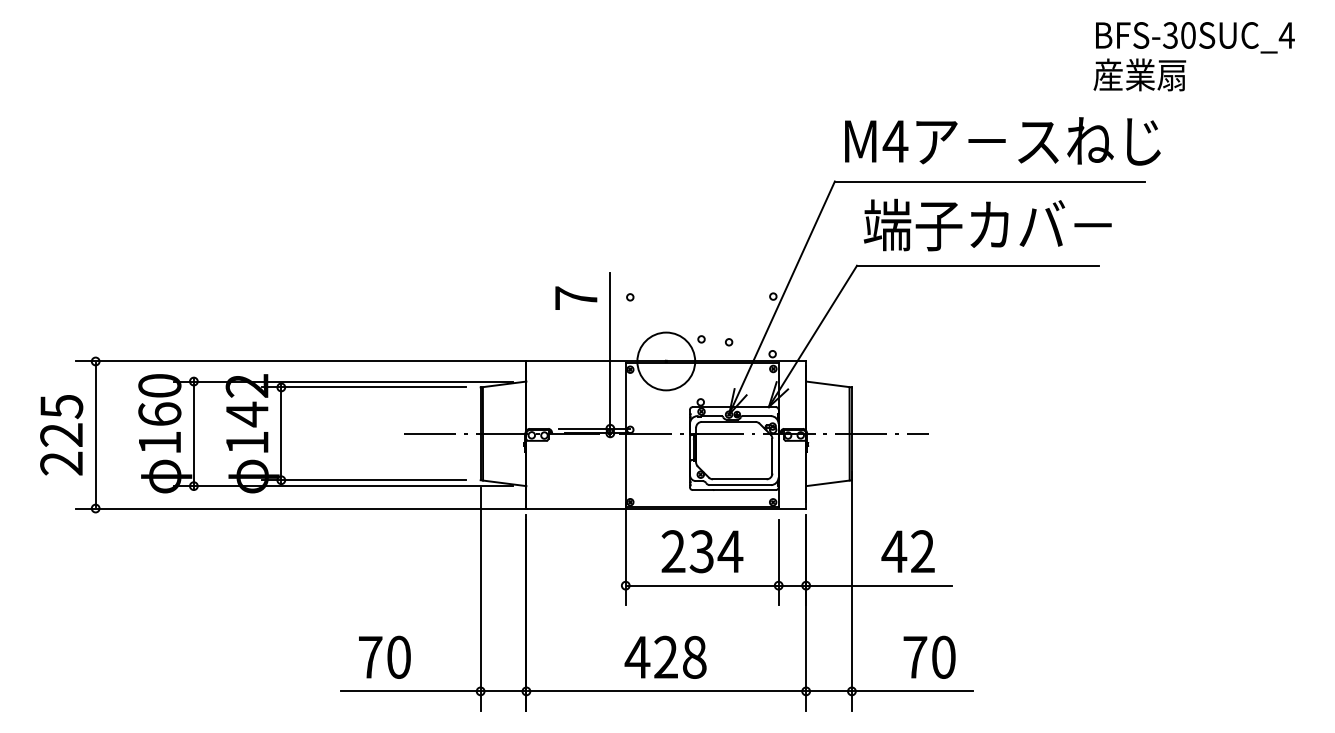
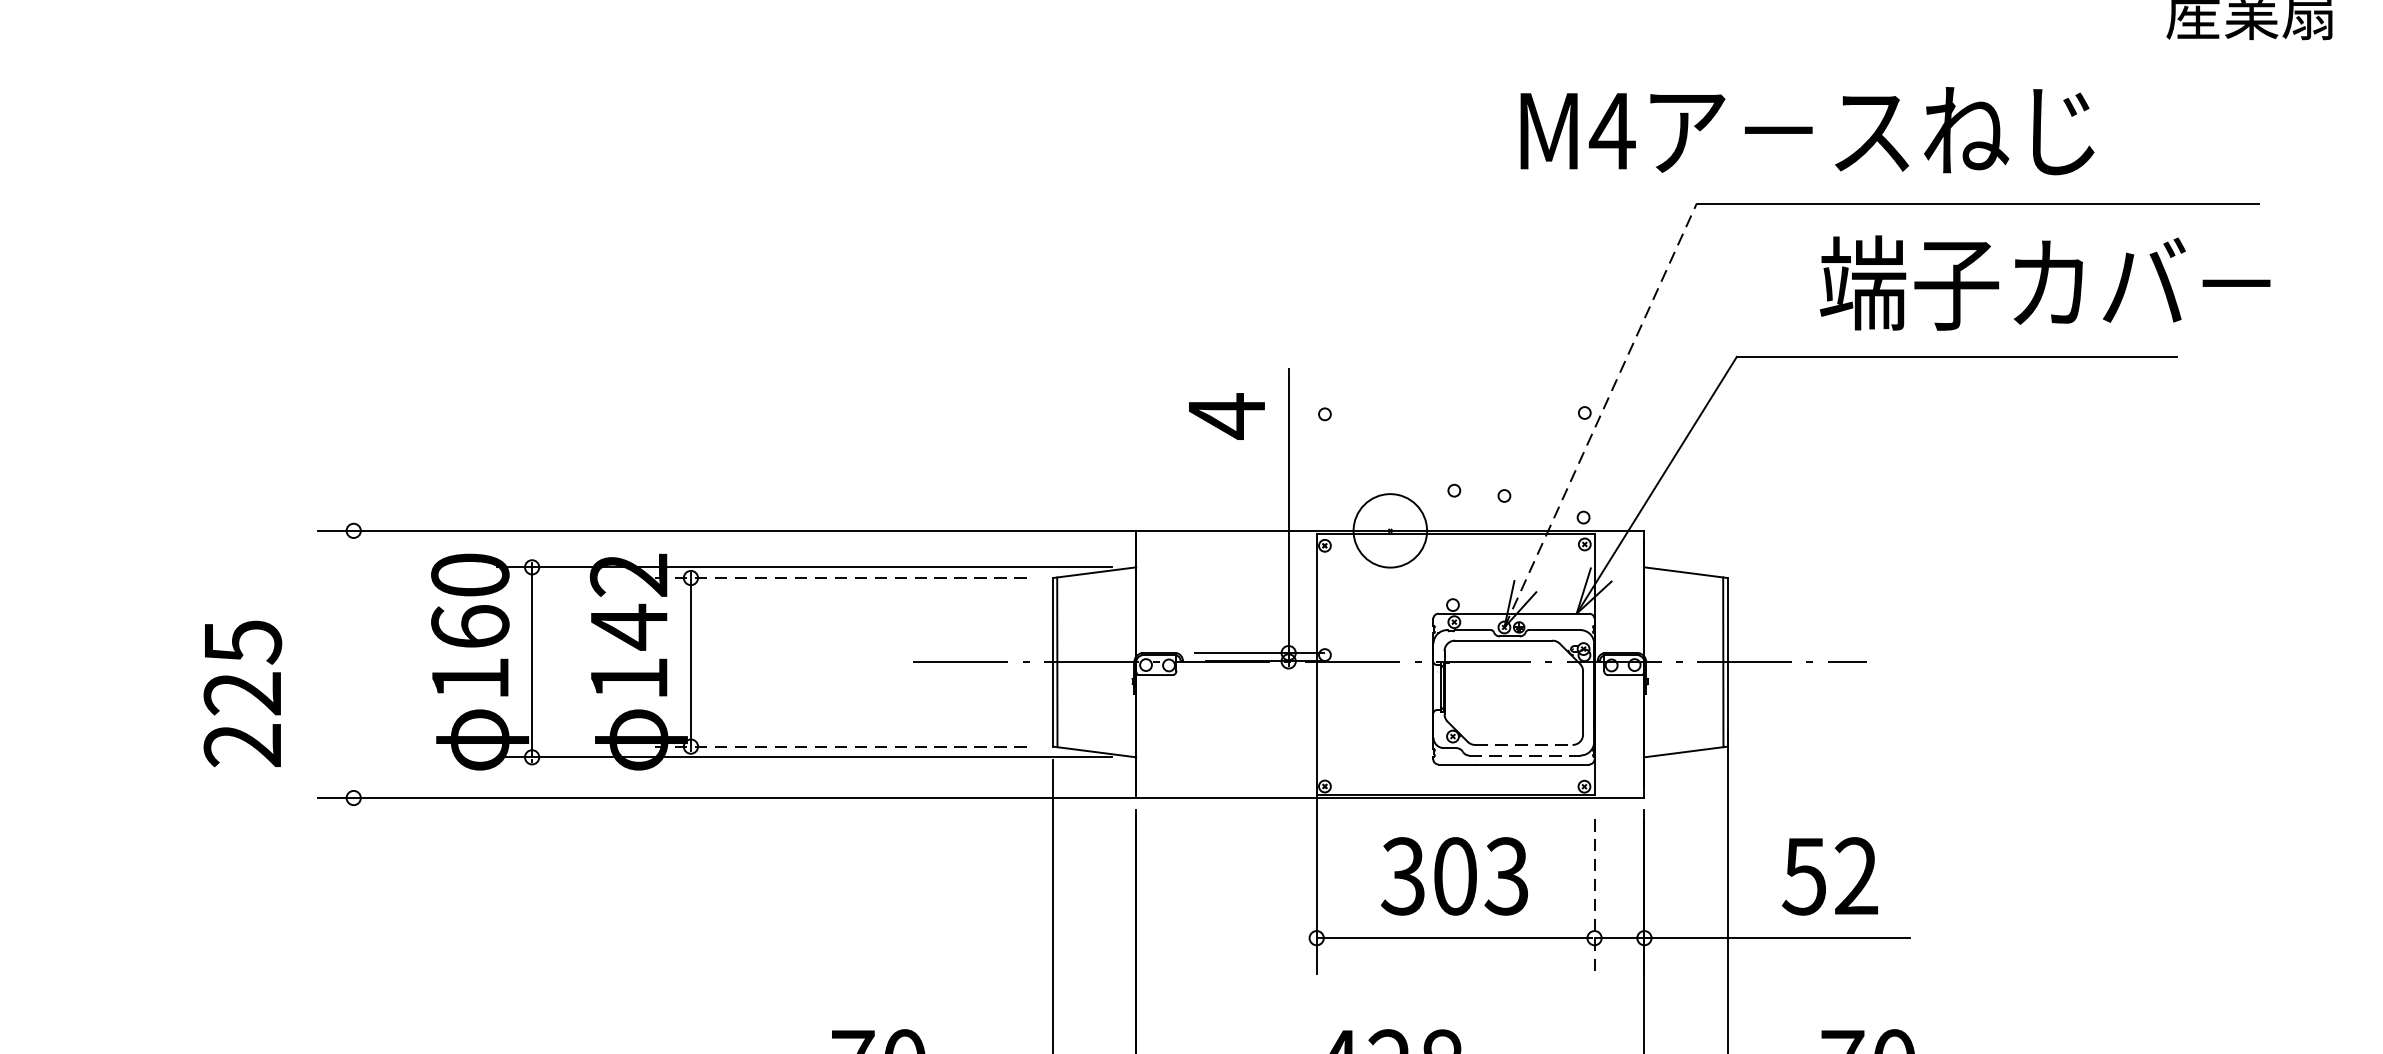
text: (1002, 141) -> (1806, 131), moved
text: (987, 224) -> (2044, 281), moved
line: (782, 297) -> (1601, 414), solid -> dashed
text: (576, 298) -> (1227, 416), 7 -> 4
circle: (666, 361) -> (1390, 530), size x0.7
line: (363, 387) -> (840, 578), solid -> dashed
line: (95, 434) -> (353, 663), removed
text: (61, 435) -> (242, 694), moved
line: (739, 479) -> (1523, 745), solid -> dashed
line: (363, 480) -> (840, 747), solid -> dashed
line: (740, 485) -> (1525, 756), solid -> dashed
text: (702, 551) -> (1456, 876), 234 -> 303
text: (894, 551) -> (1804, 876), 42 -> 52
line: (778, 562) -> (1594, 896), solid -> dashed

